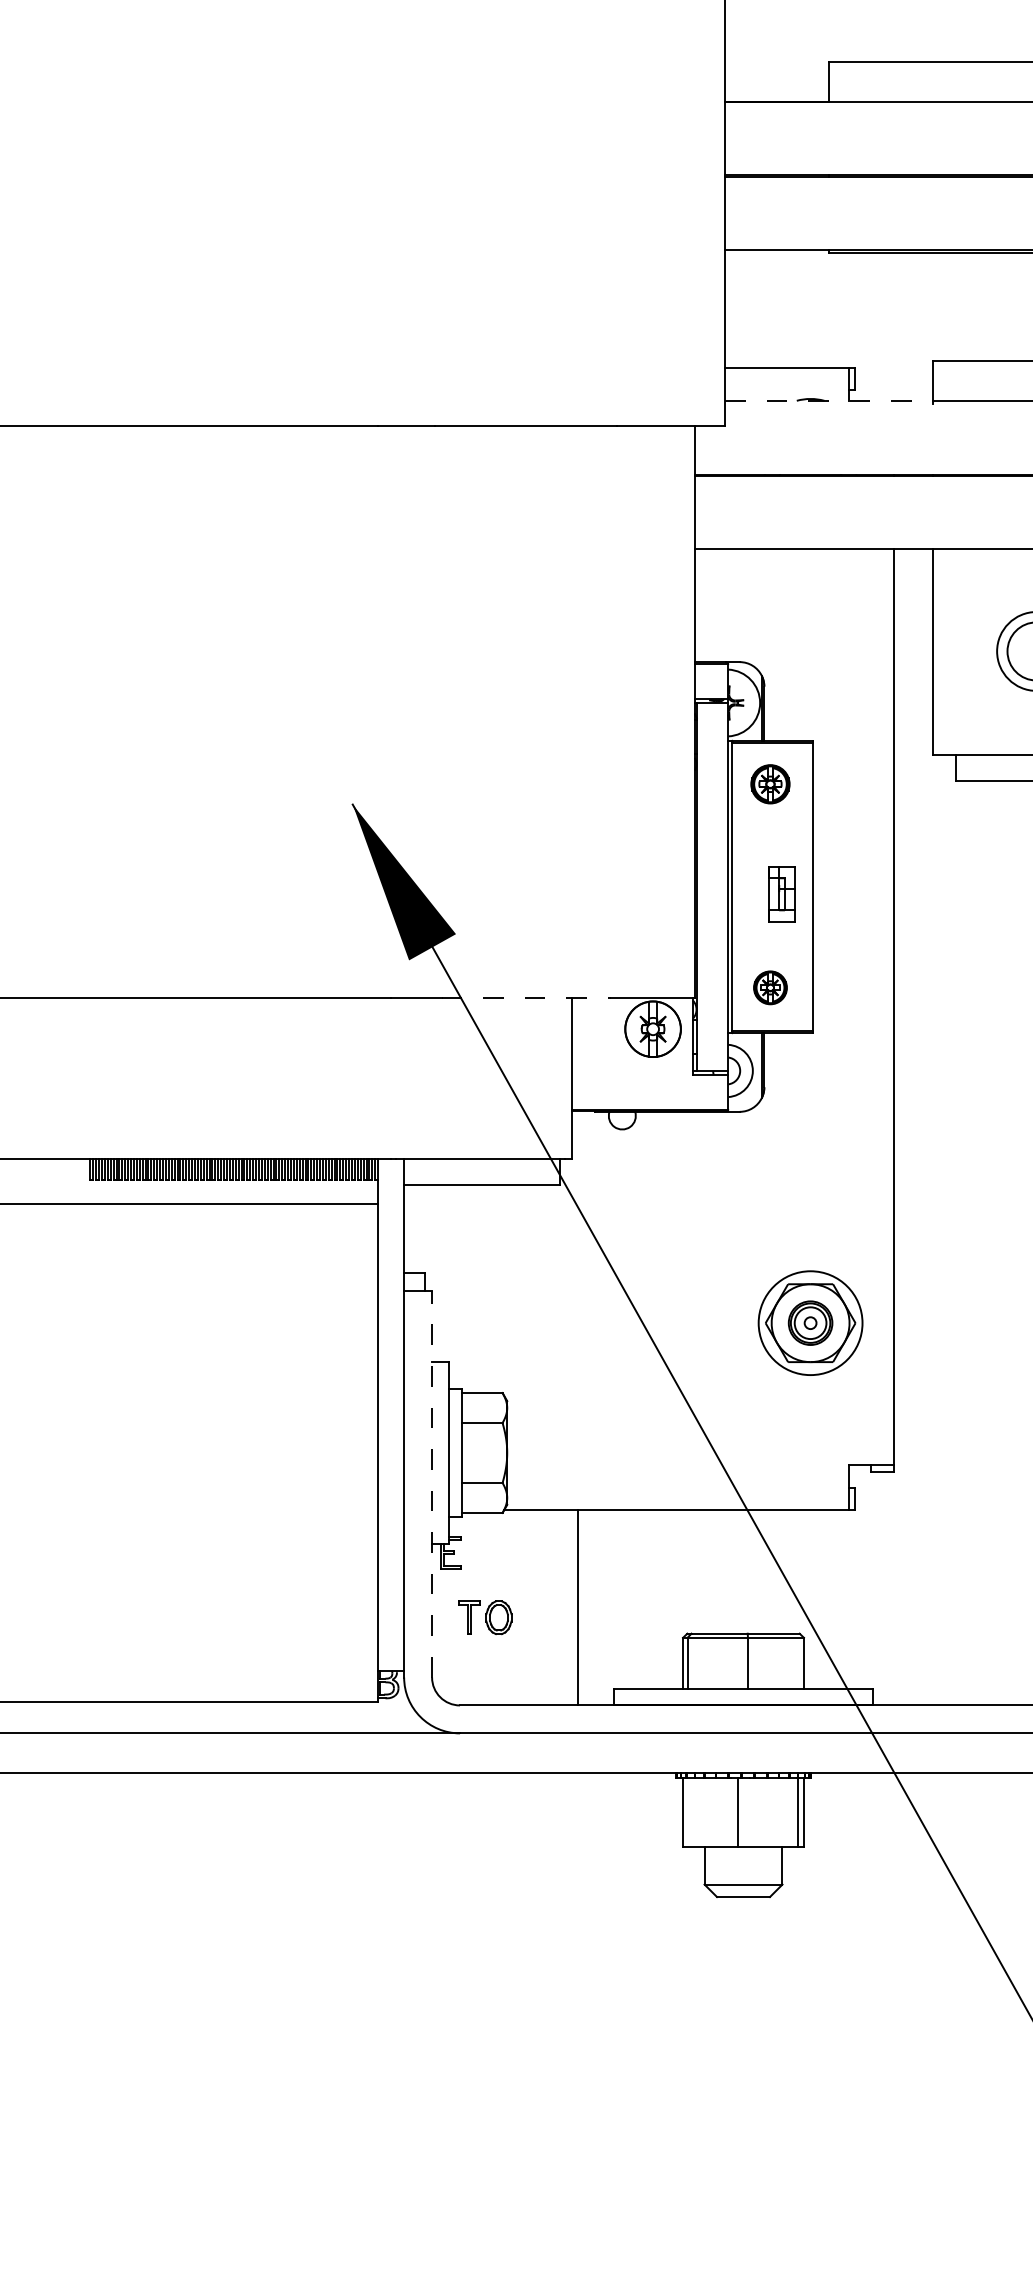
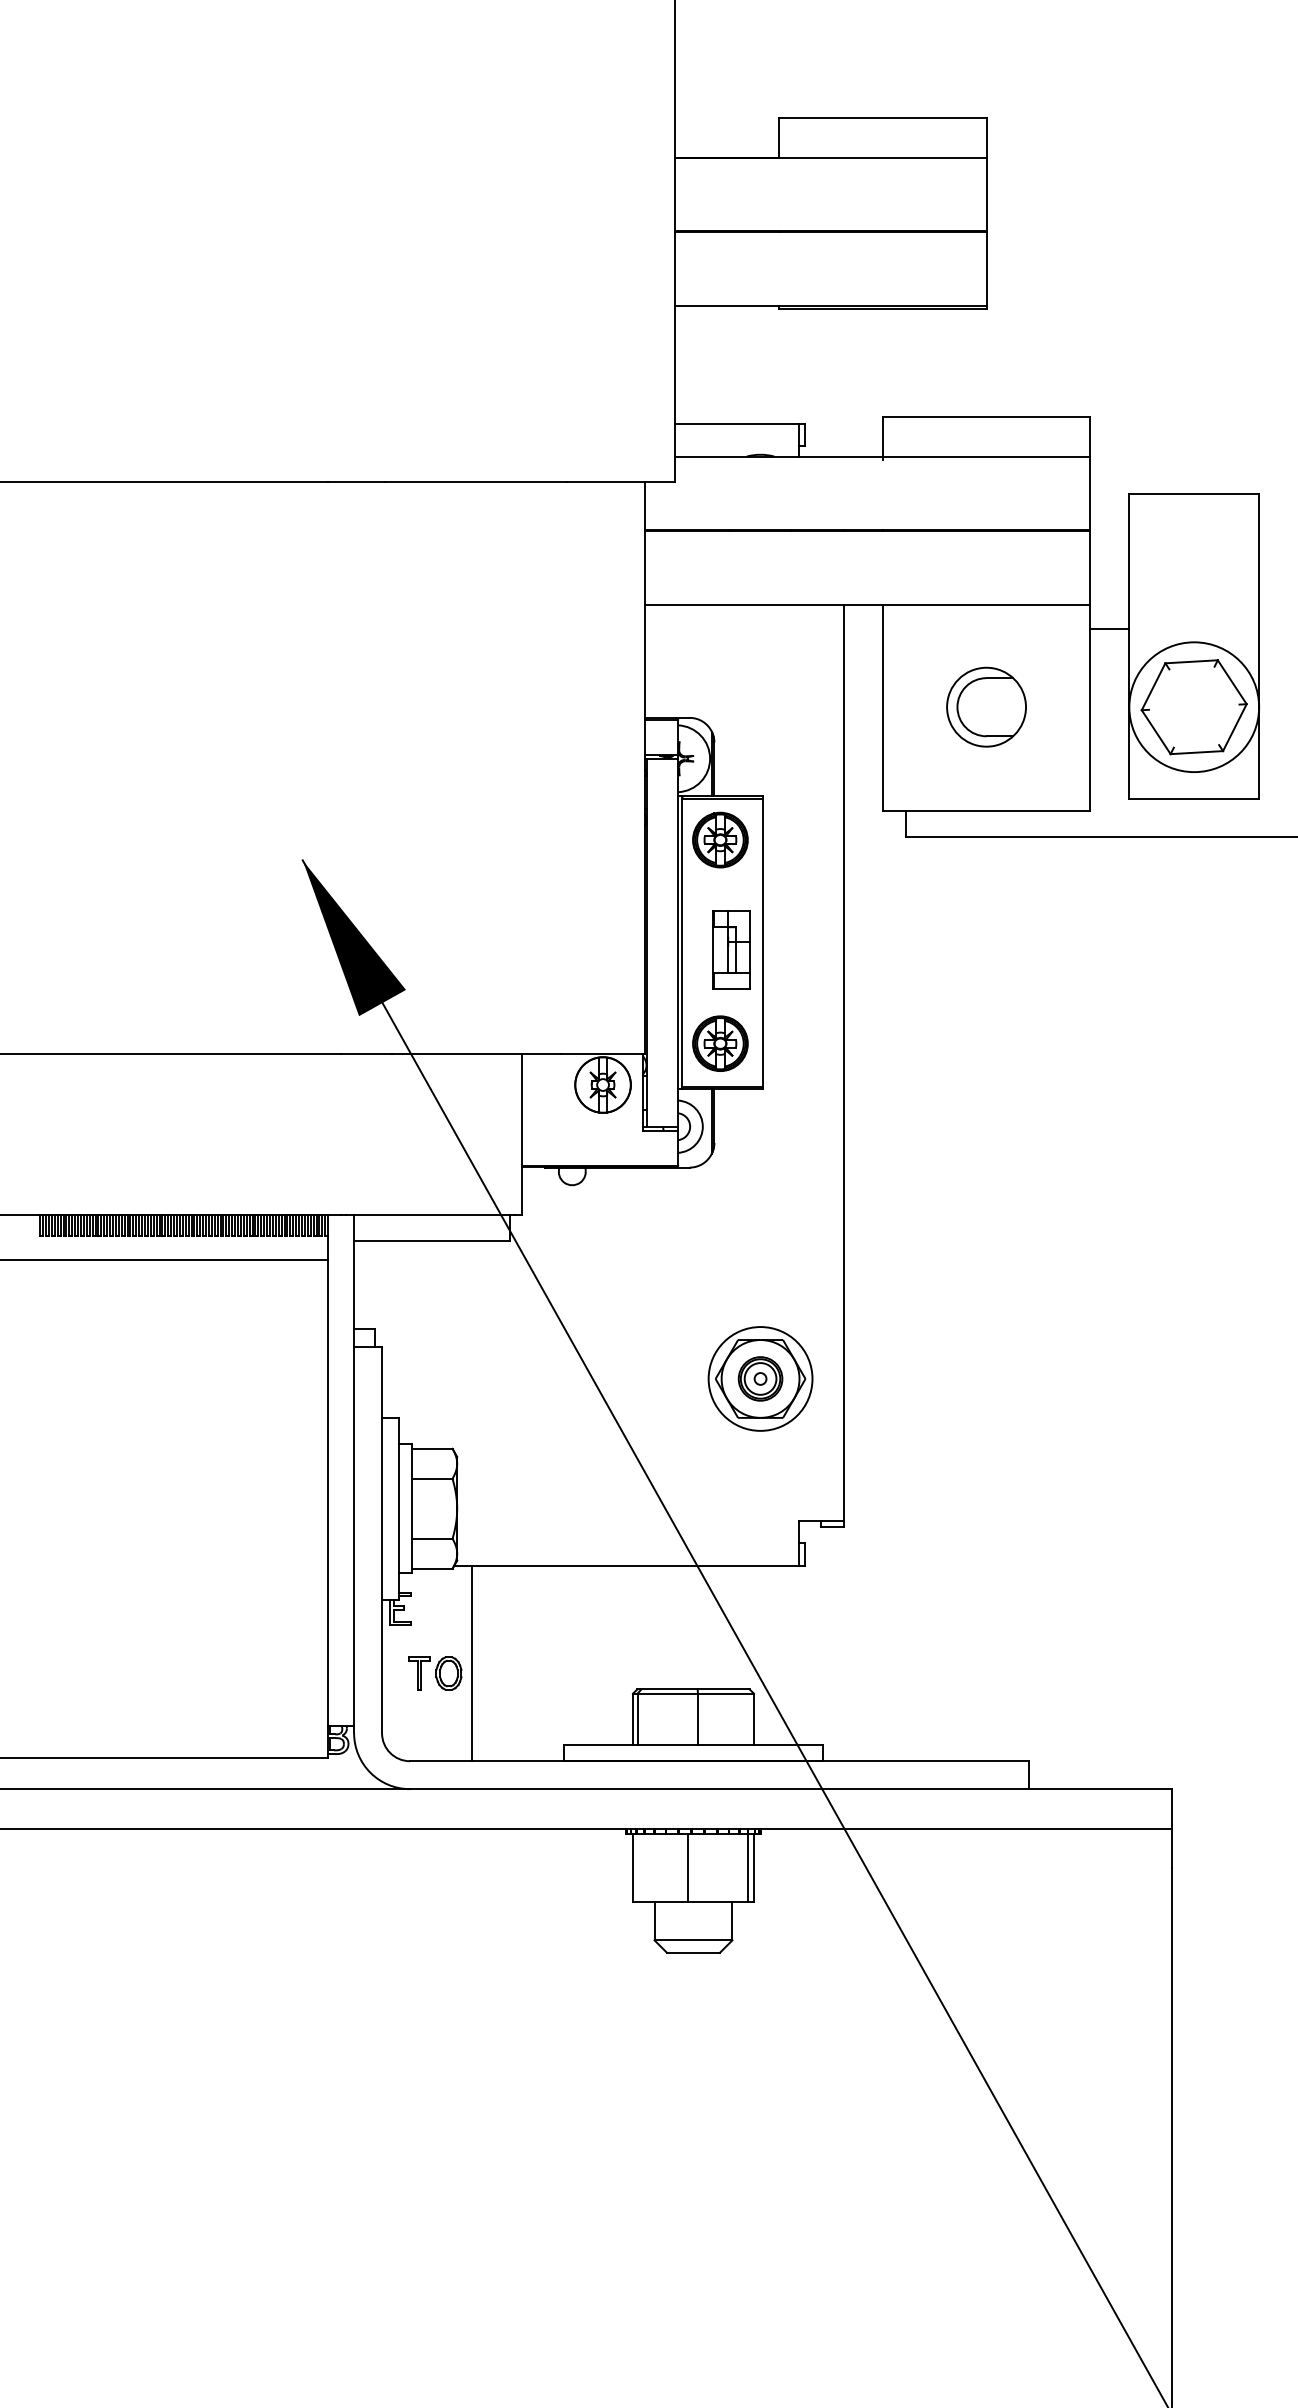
line: (828, 400) -> (778, 456), dashed -> solid
part: (770, 783) -> (720, 839), size x1.43
part: (781, 893) -> (731, 949), size x1.43
part: (770, 987) -> (720, 1043), size x1.67
line: (526, 997) -> (476, 1053), dashed -> solid
line: (432, 1483) -> (382, 1539), dashed -> solid
line: (577, 1607) -> (472, 1663), moved

